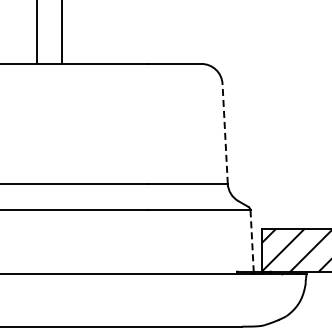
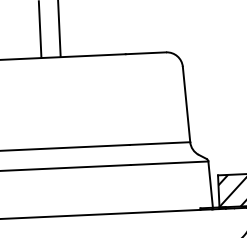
line: (225, 133) -> (186, 104), dashed -> solid
line: (252, 240) -> (210, 184), dashed -> solid

